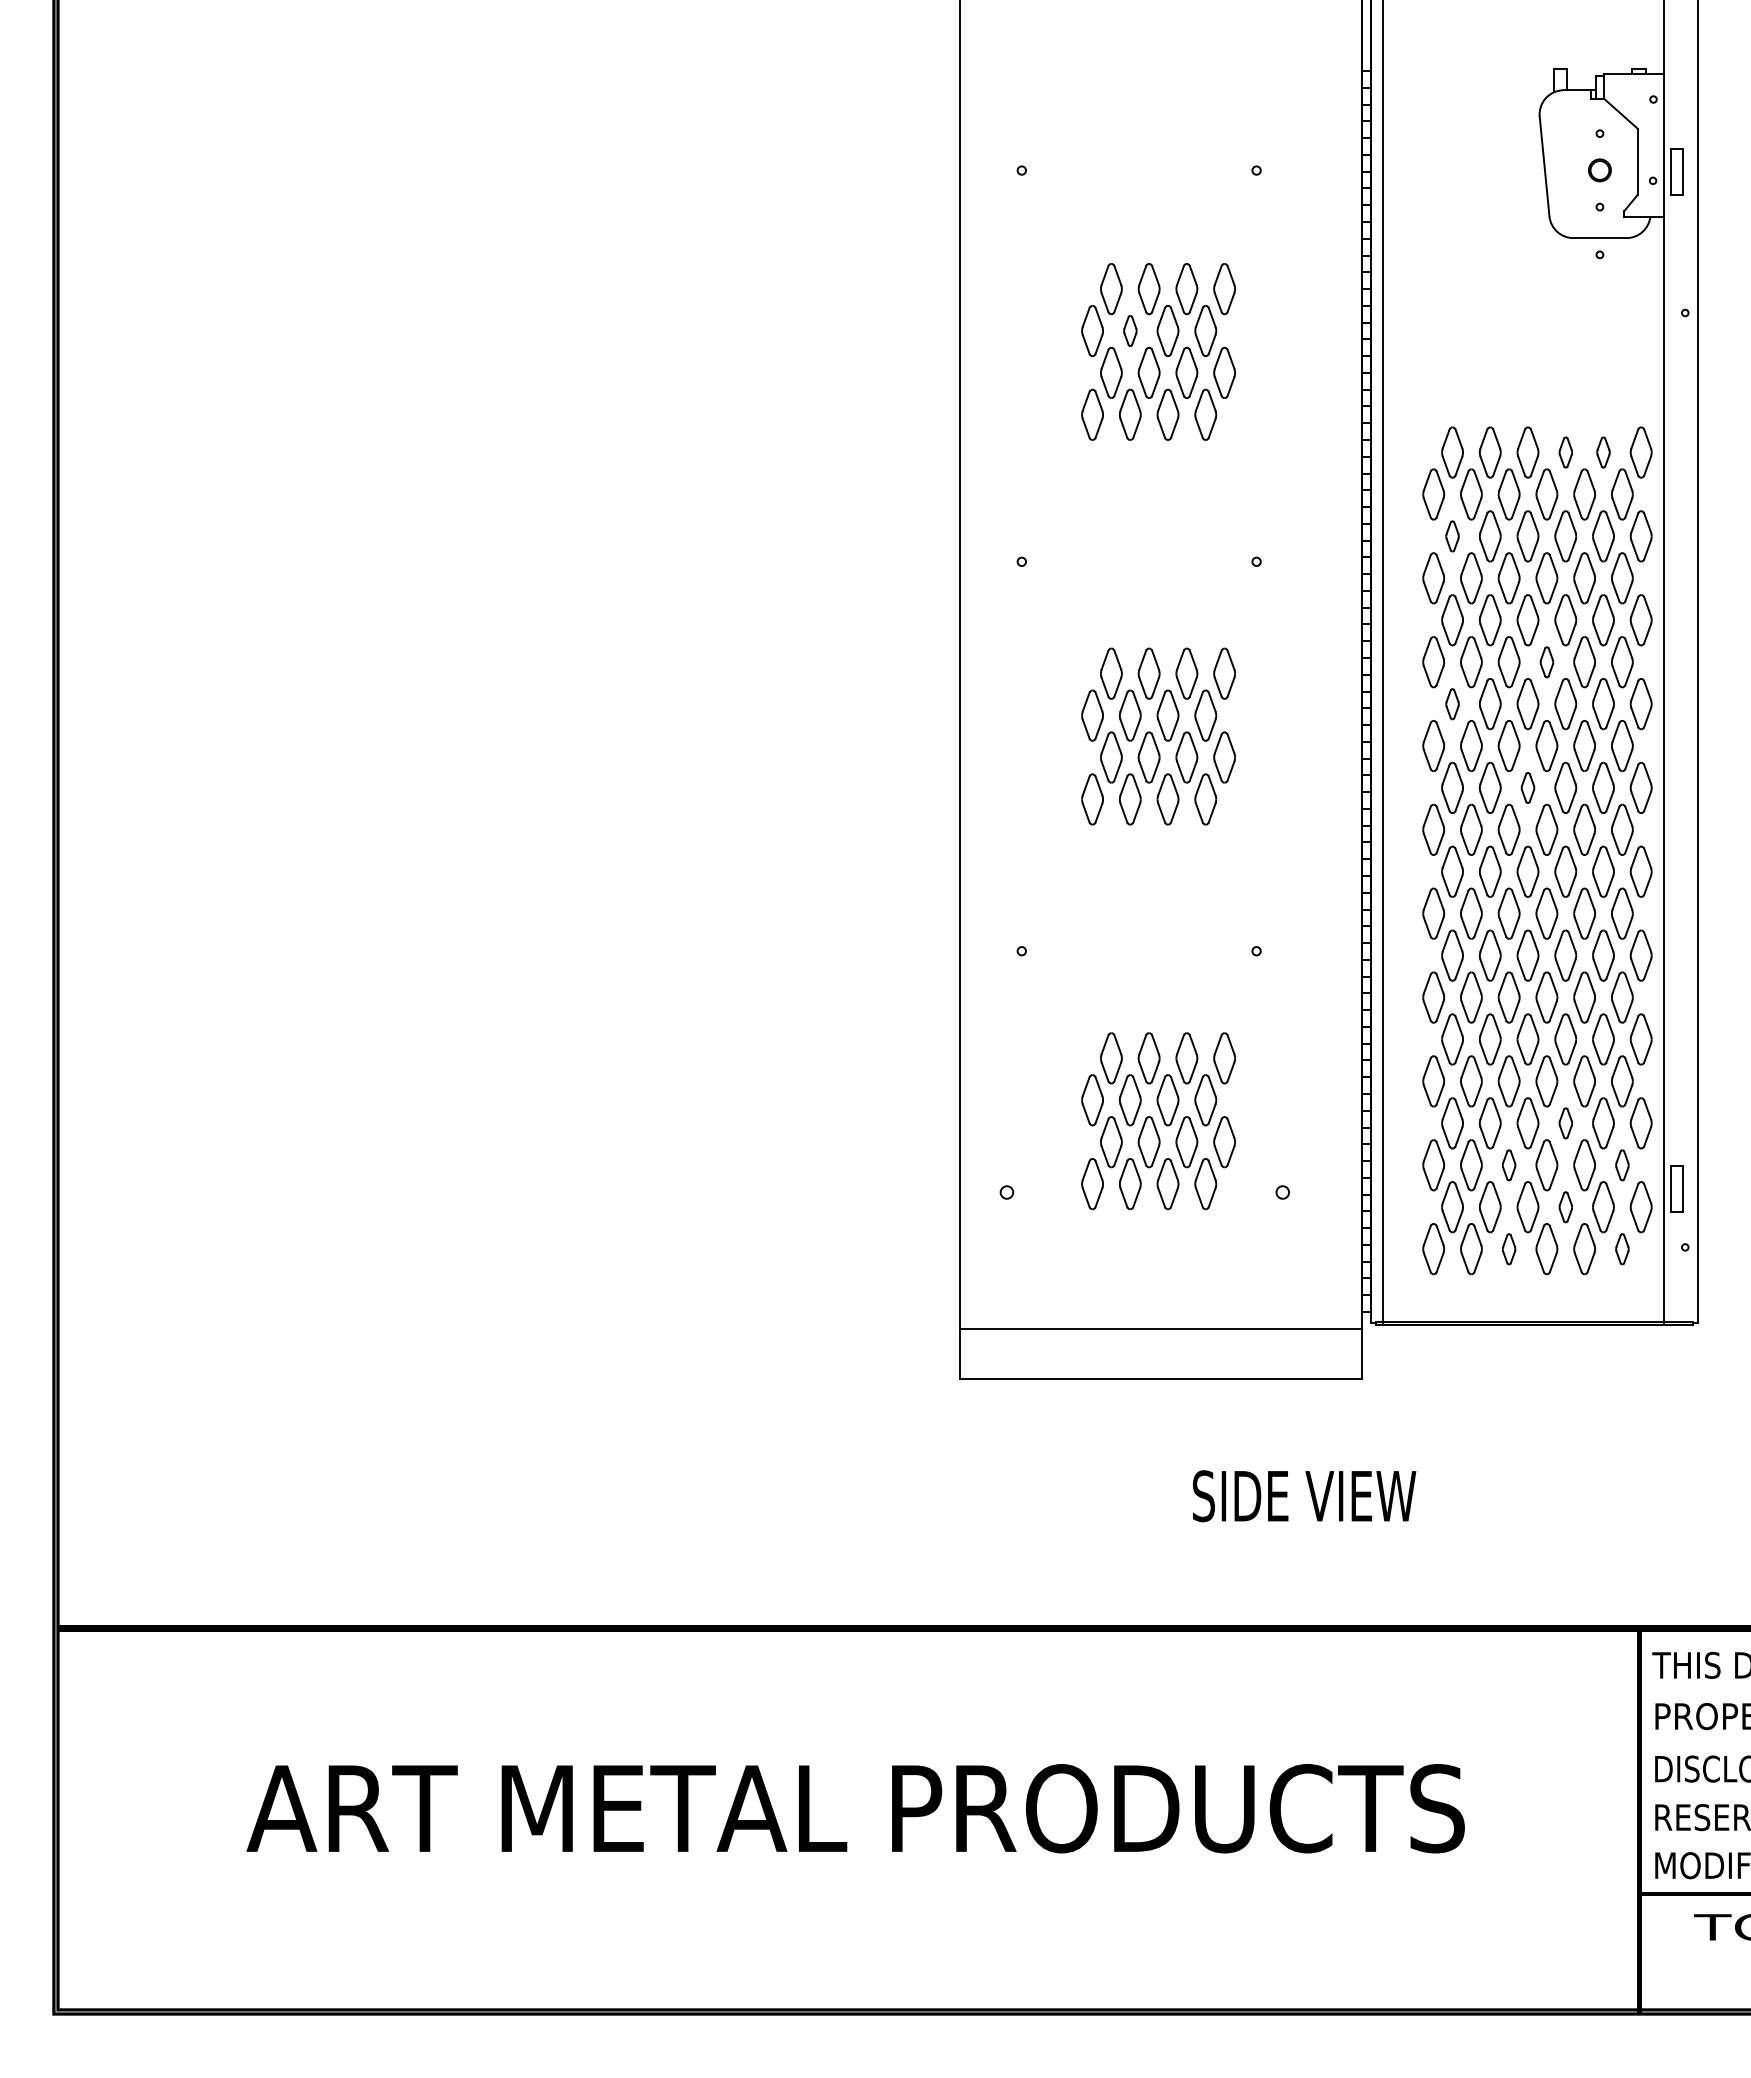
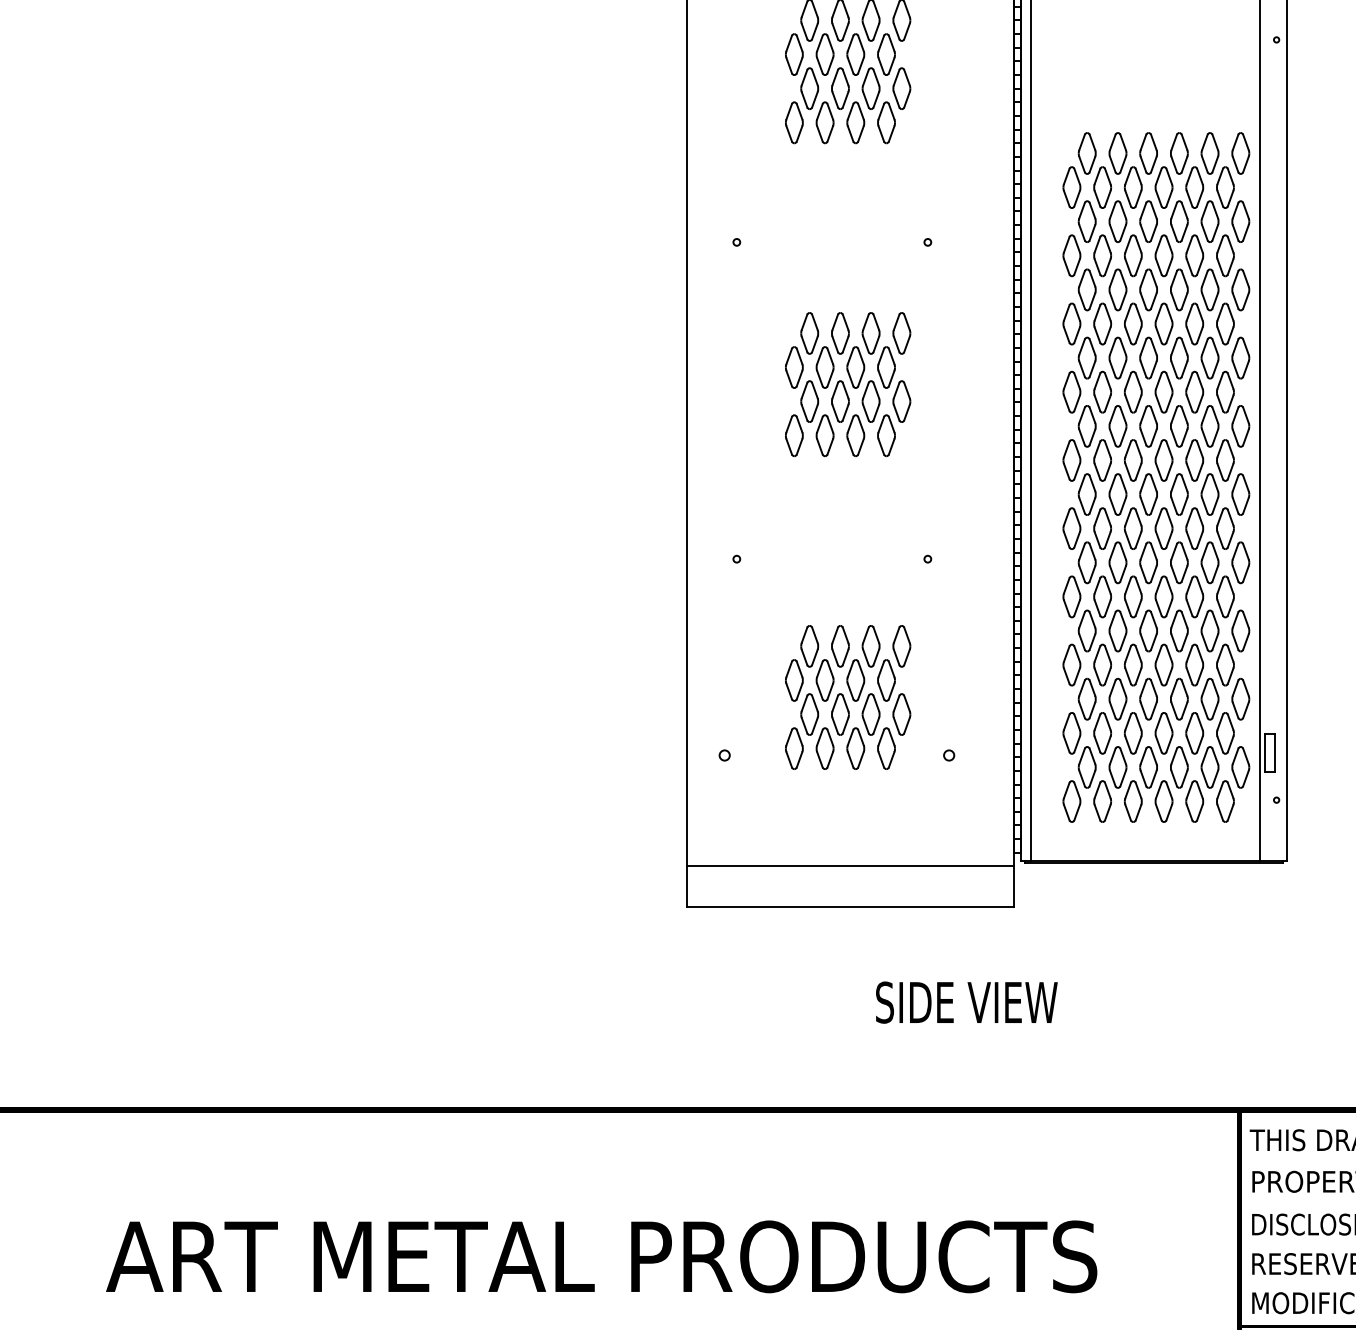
part: (1130, 330) -> (825, 54), size x1.67
part: (1565, 452) -> (1179, 153), size x1.67
part: (1603, 452) -> (1210, 153), size x1.67
part: (1452, 536) -> (1087, 221), size x1.67
part: (1546, 662) -> (1163, 324), size x1.67
part: (1452, 704) -> (1087, 358), size x1.67
part: (1527, 787) -> (1148, 425), size x1.67
part: (1565, 1123) -> (1179, 699), size x1.67
part: (1508, 1165) -> (1132, 733), size x1.67
part: (1622, 1165) -> (1225, 733), size x1.67
part: (1565, 1207) -> (1179, 767), size x1.67
part: (1508, 1249) -> (1132, 801), size x1.67
part: (1622, 1249) -> (1225, 801), size x1.67

